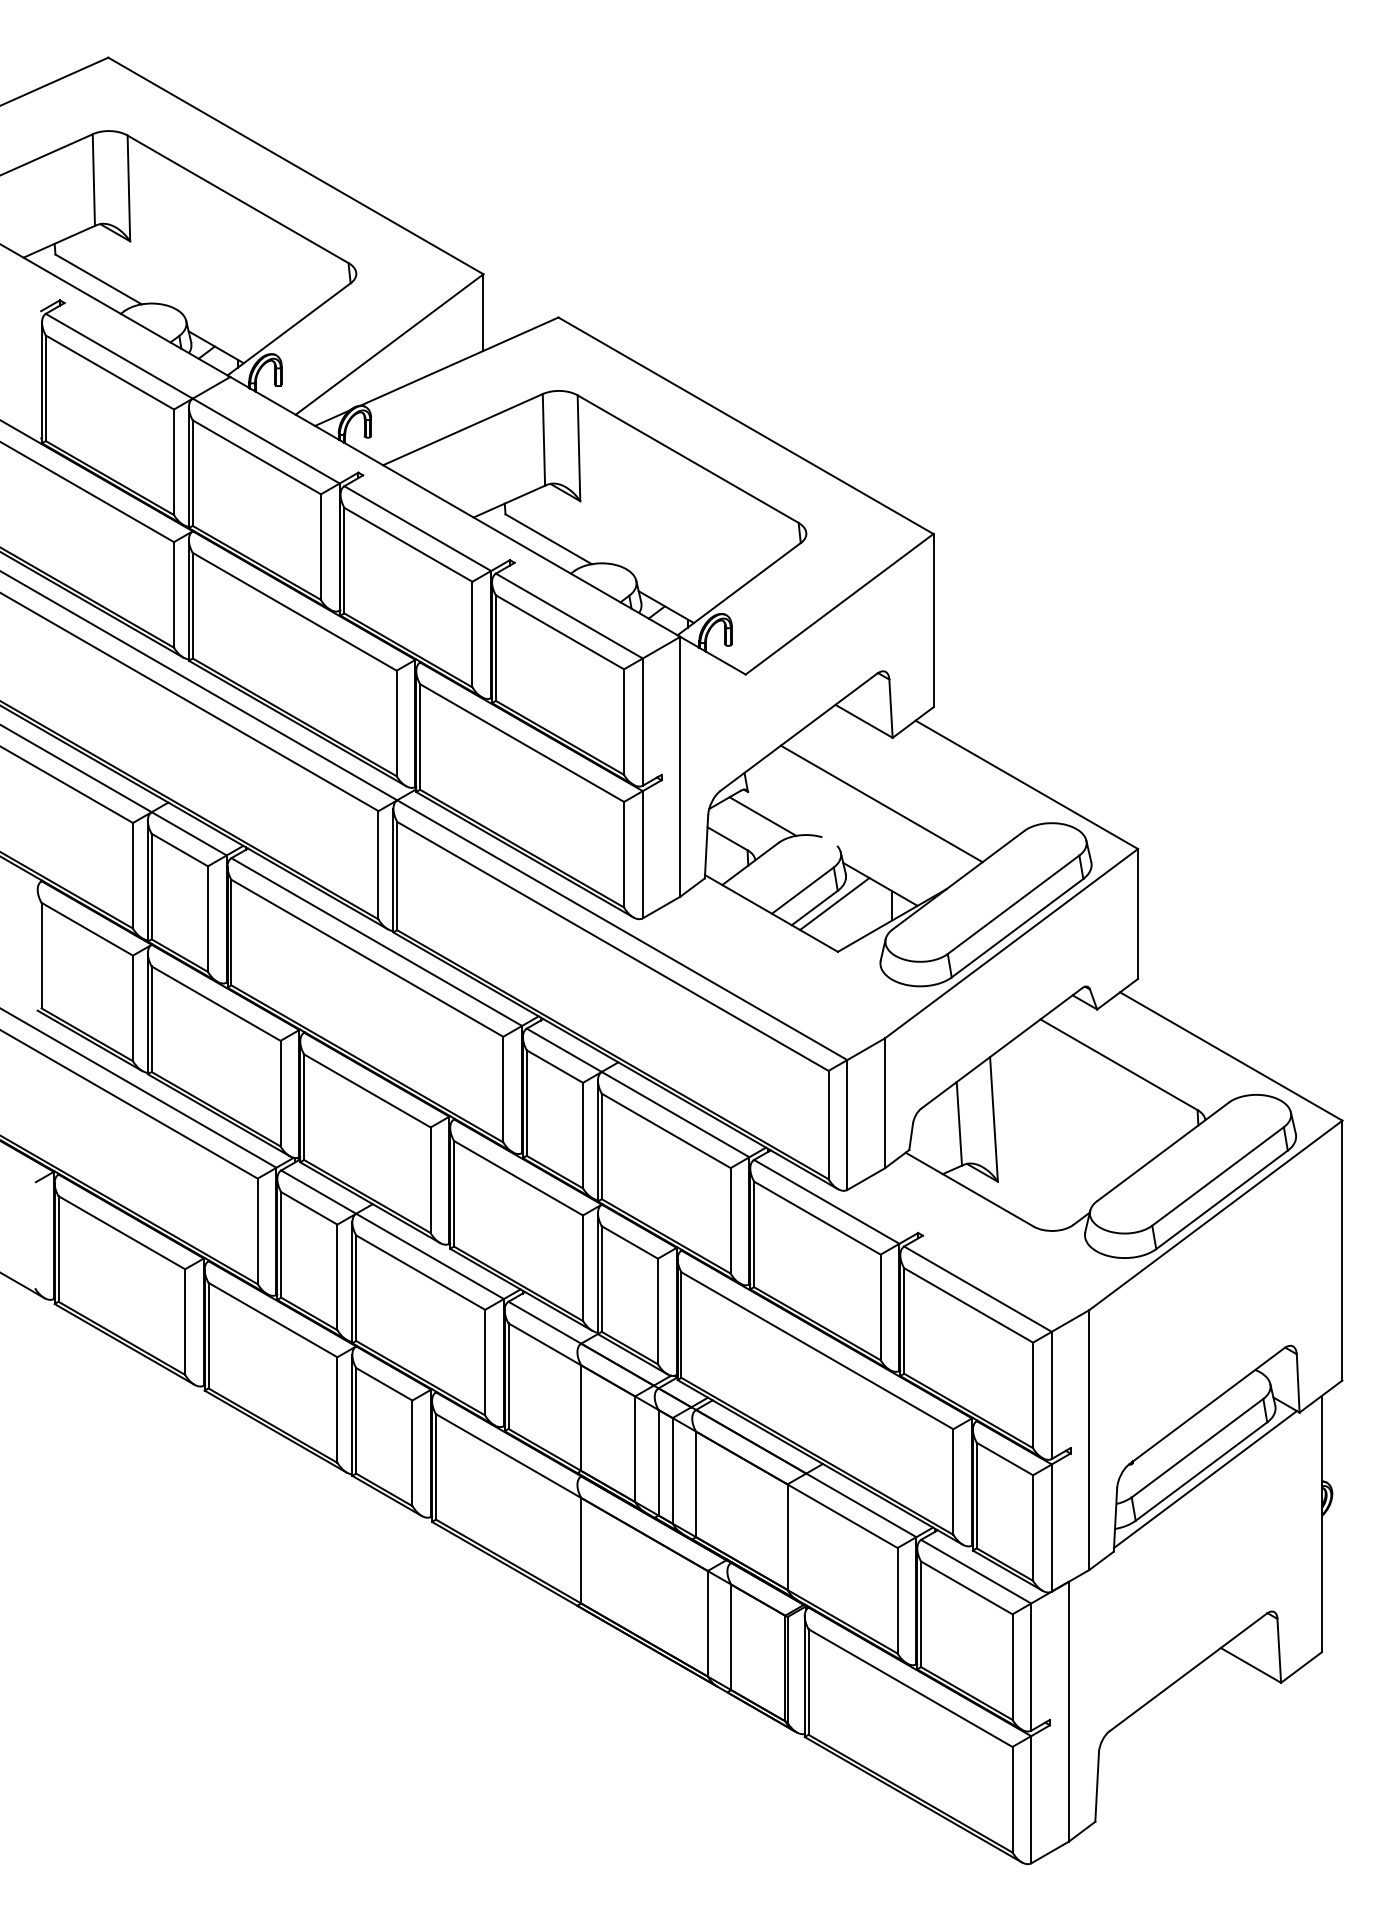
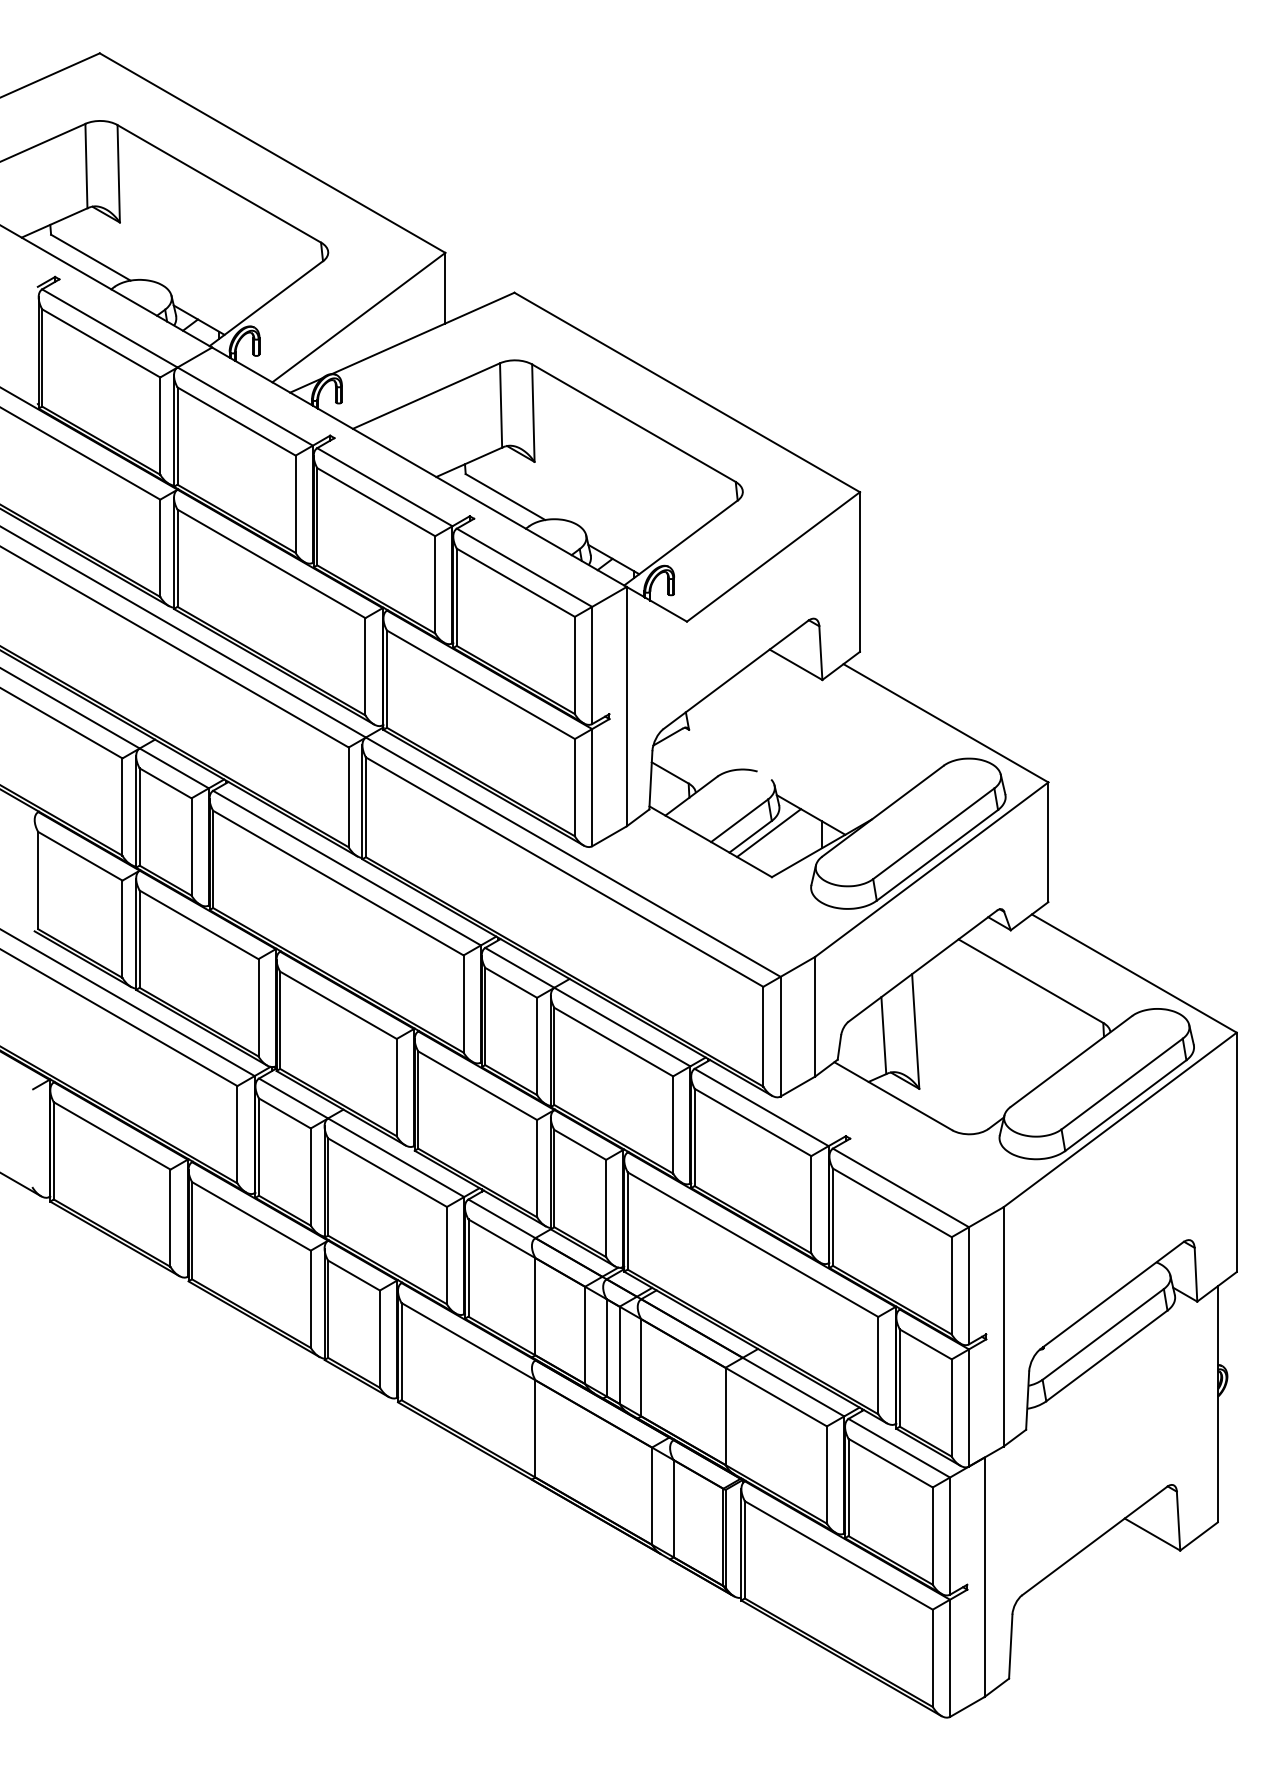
line: (881, 803) -> (812, 740), removed
line: (762, 816) -> (702, 752), removed
line: (1204, 1479) -> (1109, 1363), removed

